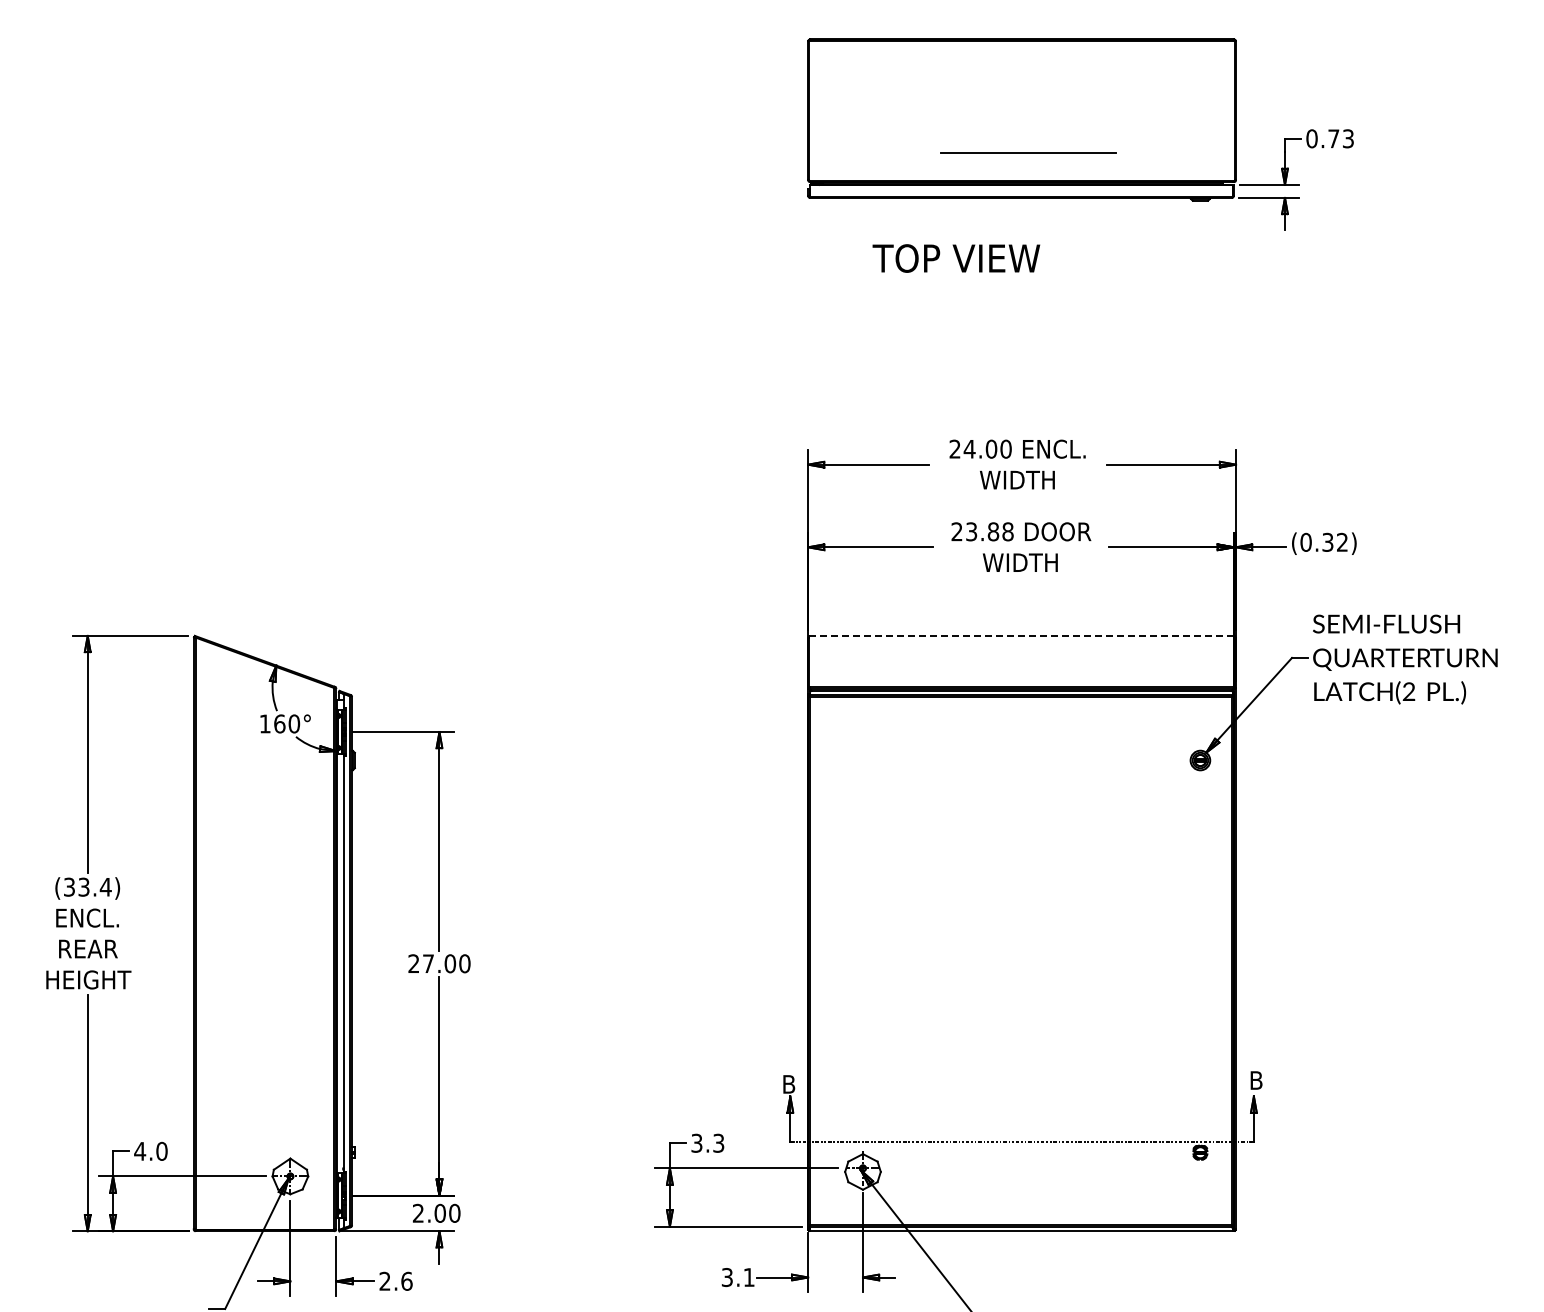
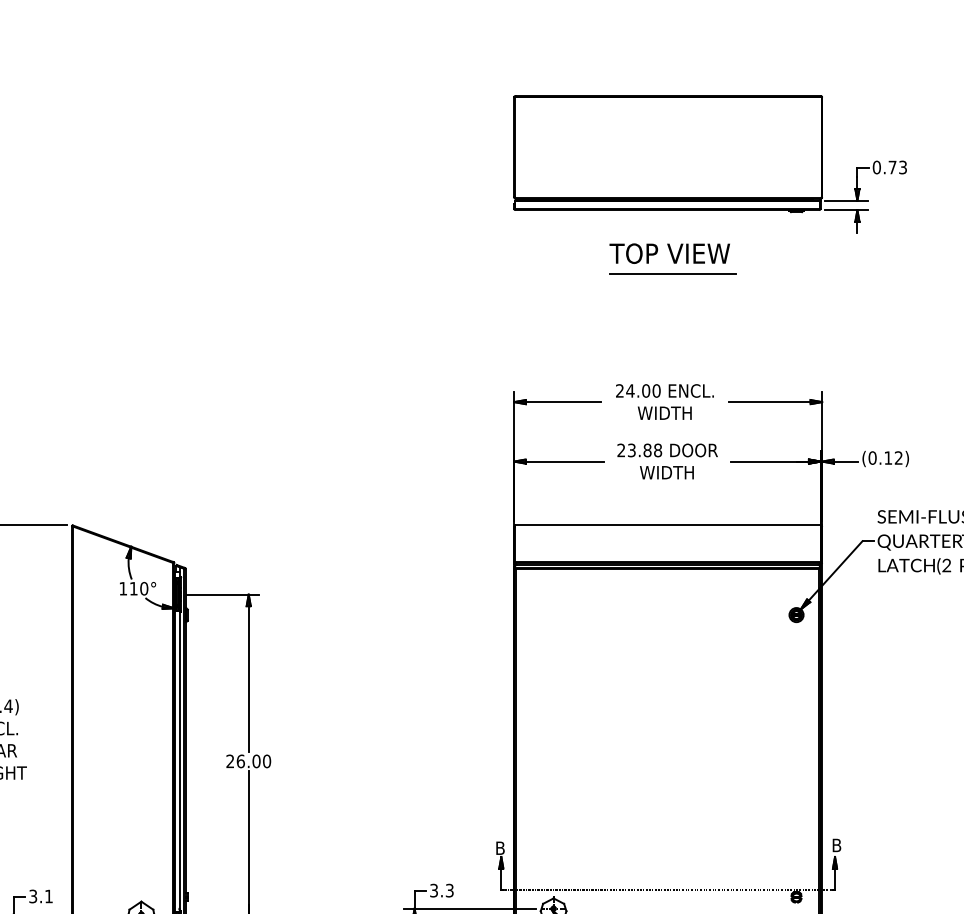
line: (1028, 152) -> (672, 273), moved
text: (956, 258) -> (669, 253), moved
text: (1327, 541) -> (888, 457), (0.32) -> (0.12)
line: (1022, 635) -> (668, 525), dashed -> solid
text: (279, 723) -> (133, 588), 160° -> 110°
text: (428, 963) -> (240, 761), 27.00 -> 26.00
text: (150, 1150) -> (40, 895), 4.0 -> 3.1

